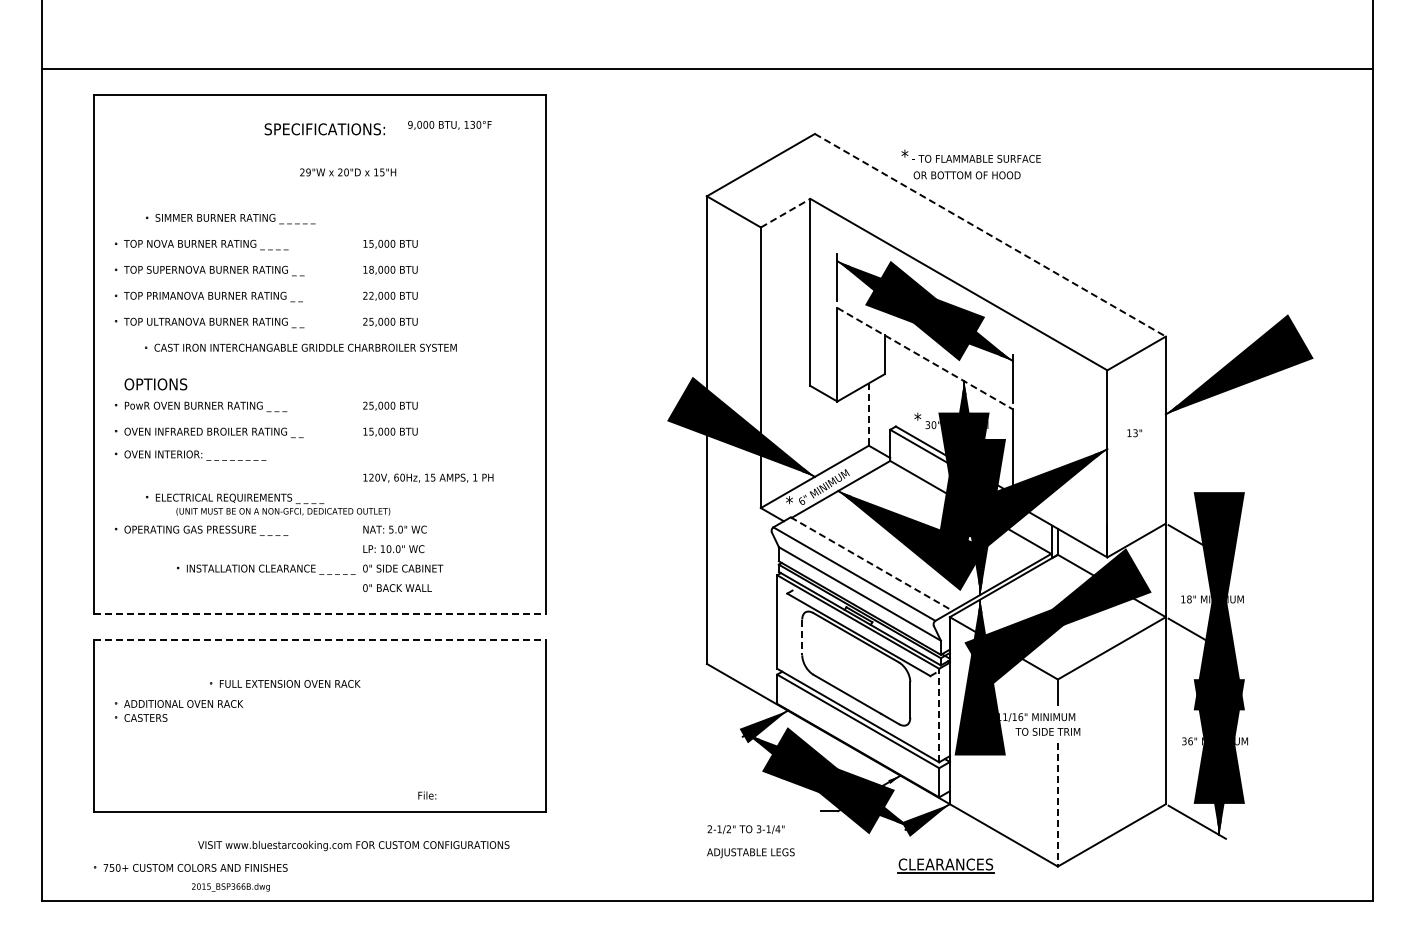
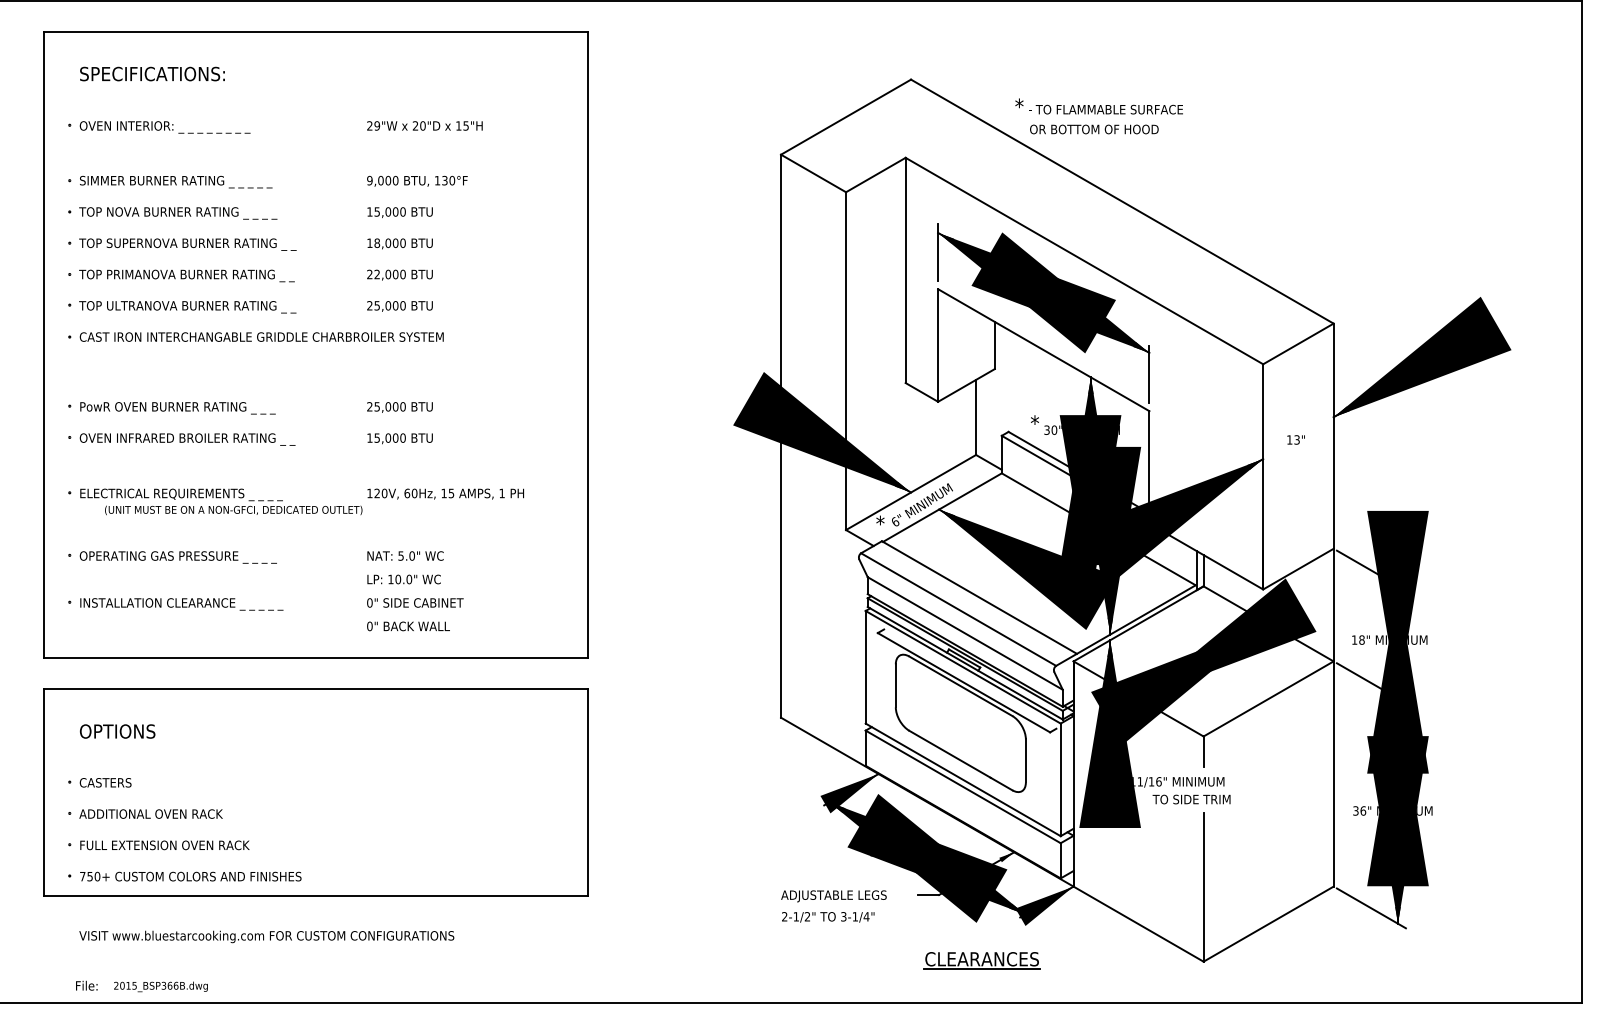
text: (449, 125) -> (416, 181), moved
text: (324, 129) -> (152, 74), moved
text: (348, 172) -> (425, 126), moved
line: (785, 213) -> (875, 175), dashed -> solid
text: (230, 219) -> (170, 182), moved
line: (990, 235) -> (1122, 201), dashed -> solid
text: (300, 347) -> (255, 336), moved
line: (925, 358) -> (1044, 349), dashed -> solid
text: (155, 384) -> (117, 731), moved
line: (868, 415) -> (975, 418), dashed -> solid
text: (190, 455) -> (159, 127), moved
text: (268, 504) -> (215, 501), moved
line: (871, 564) -> (979, 598), dashed -> solid
text: (266, 569) -> (176, 604), moved
line: (320, 614) -> (315, 658), dashed -> solid
line: (802, 637) -> (896, 685), dashed -> solid
line: (320, 640) -> (315, 689), dashed -> solid
text: (284, 683) -> (158, 844), moved
text: (178, 703) -> (144, 813), moved
line: (939, 715) -> (1061, 779), dashed -> solid
text: (427, 795) -> (87, 985), moved
line: (1057, 804) -> (1203, 886), dashed -> solid
text: (353, 846) -> (266, 937), moved
text: (750, 853) -> (833, 896), moved
part: (945, 865) -> (981, 960), moved
text: (190, 867) -> (184, 876), moved
text: (230, 887) -> (160, 986), moved

